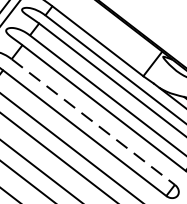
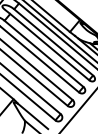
line: (94, 123) -> (44, 54), dashed -> solid

